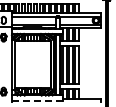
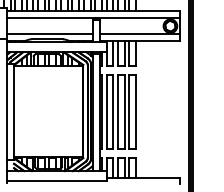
line: (37, 100) -> (56, 180), dashed -> solid

